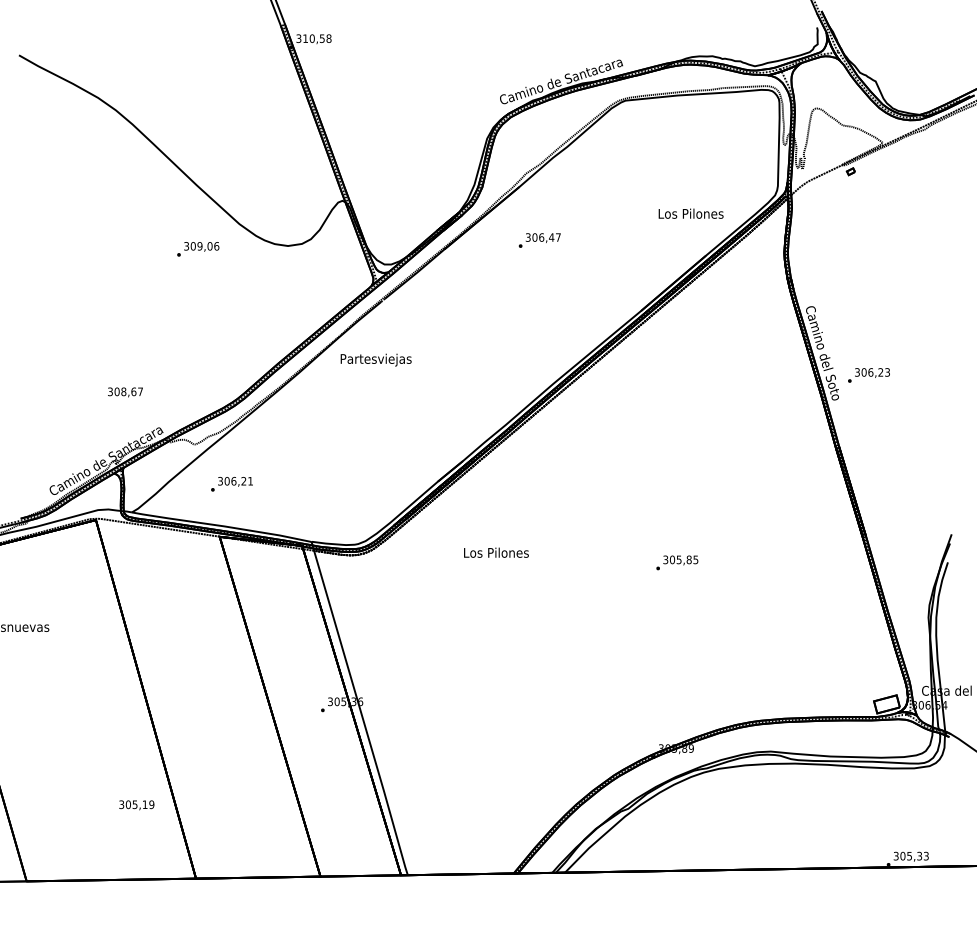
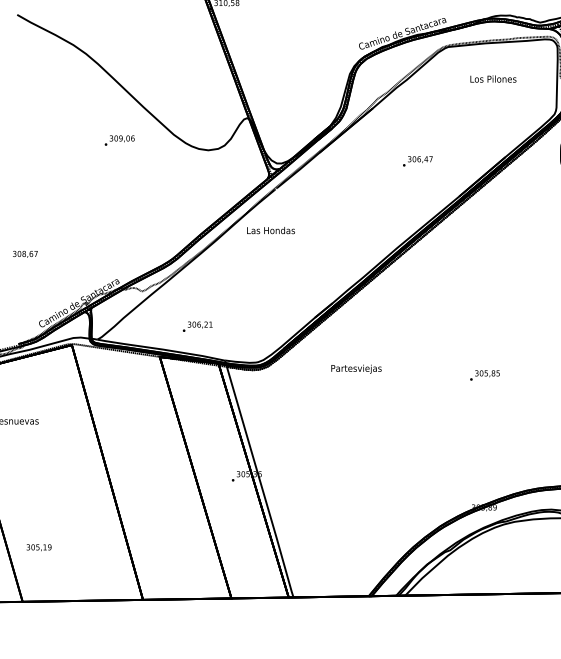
text: (690, 213) -> (492, 78), moved
text: (539, 240) -> (417, 161), moved
text: (198, 249) -> (119, 140), moved
text: (375, 359) -> (270, 230), Partesviejas -> Las Hondas
text: (125, 392) -> (25, 254), moved
text: (231, 484) -> (197, 326), moved
text: (496, 553) -> (356, 368), Los Pilones -> Partesviejas
text: (136, 805) -> (38, 547), moved

